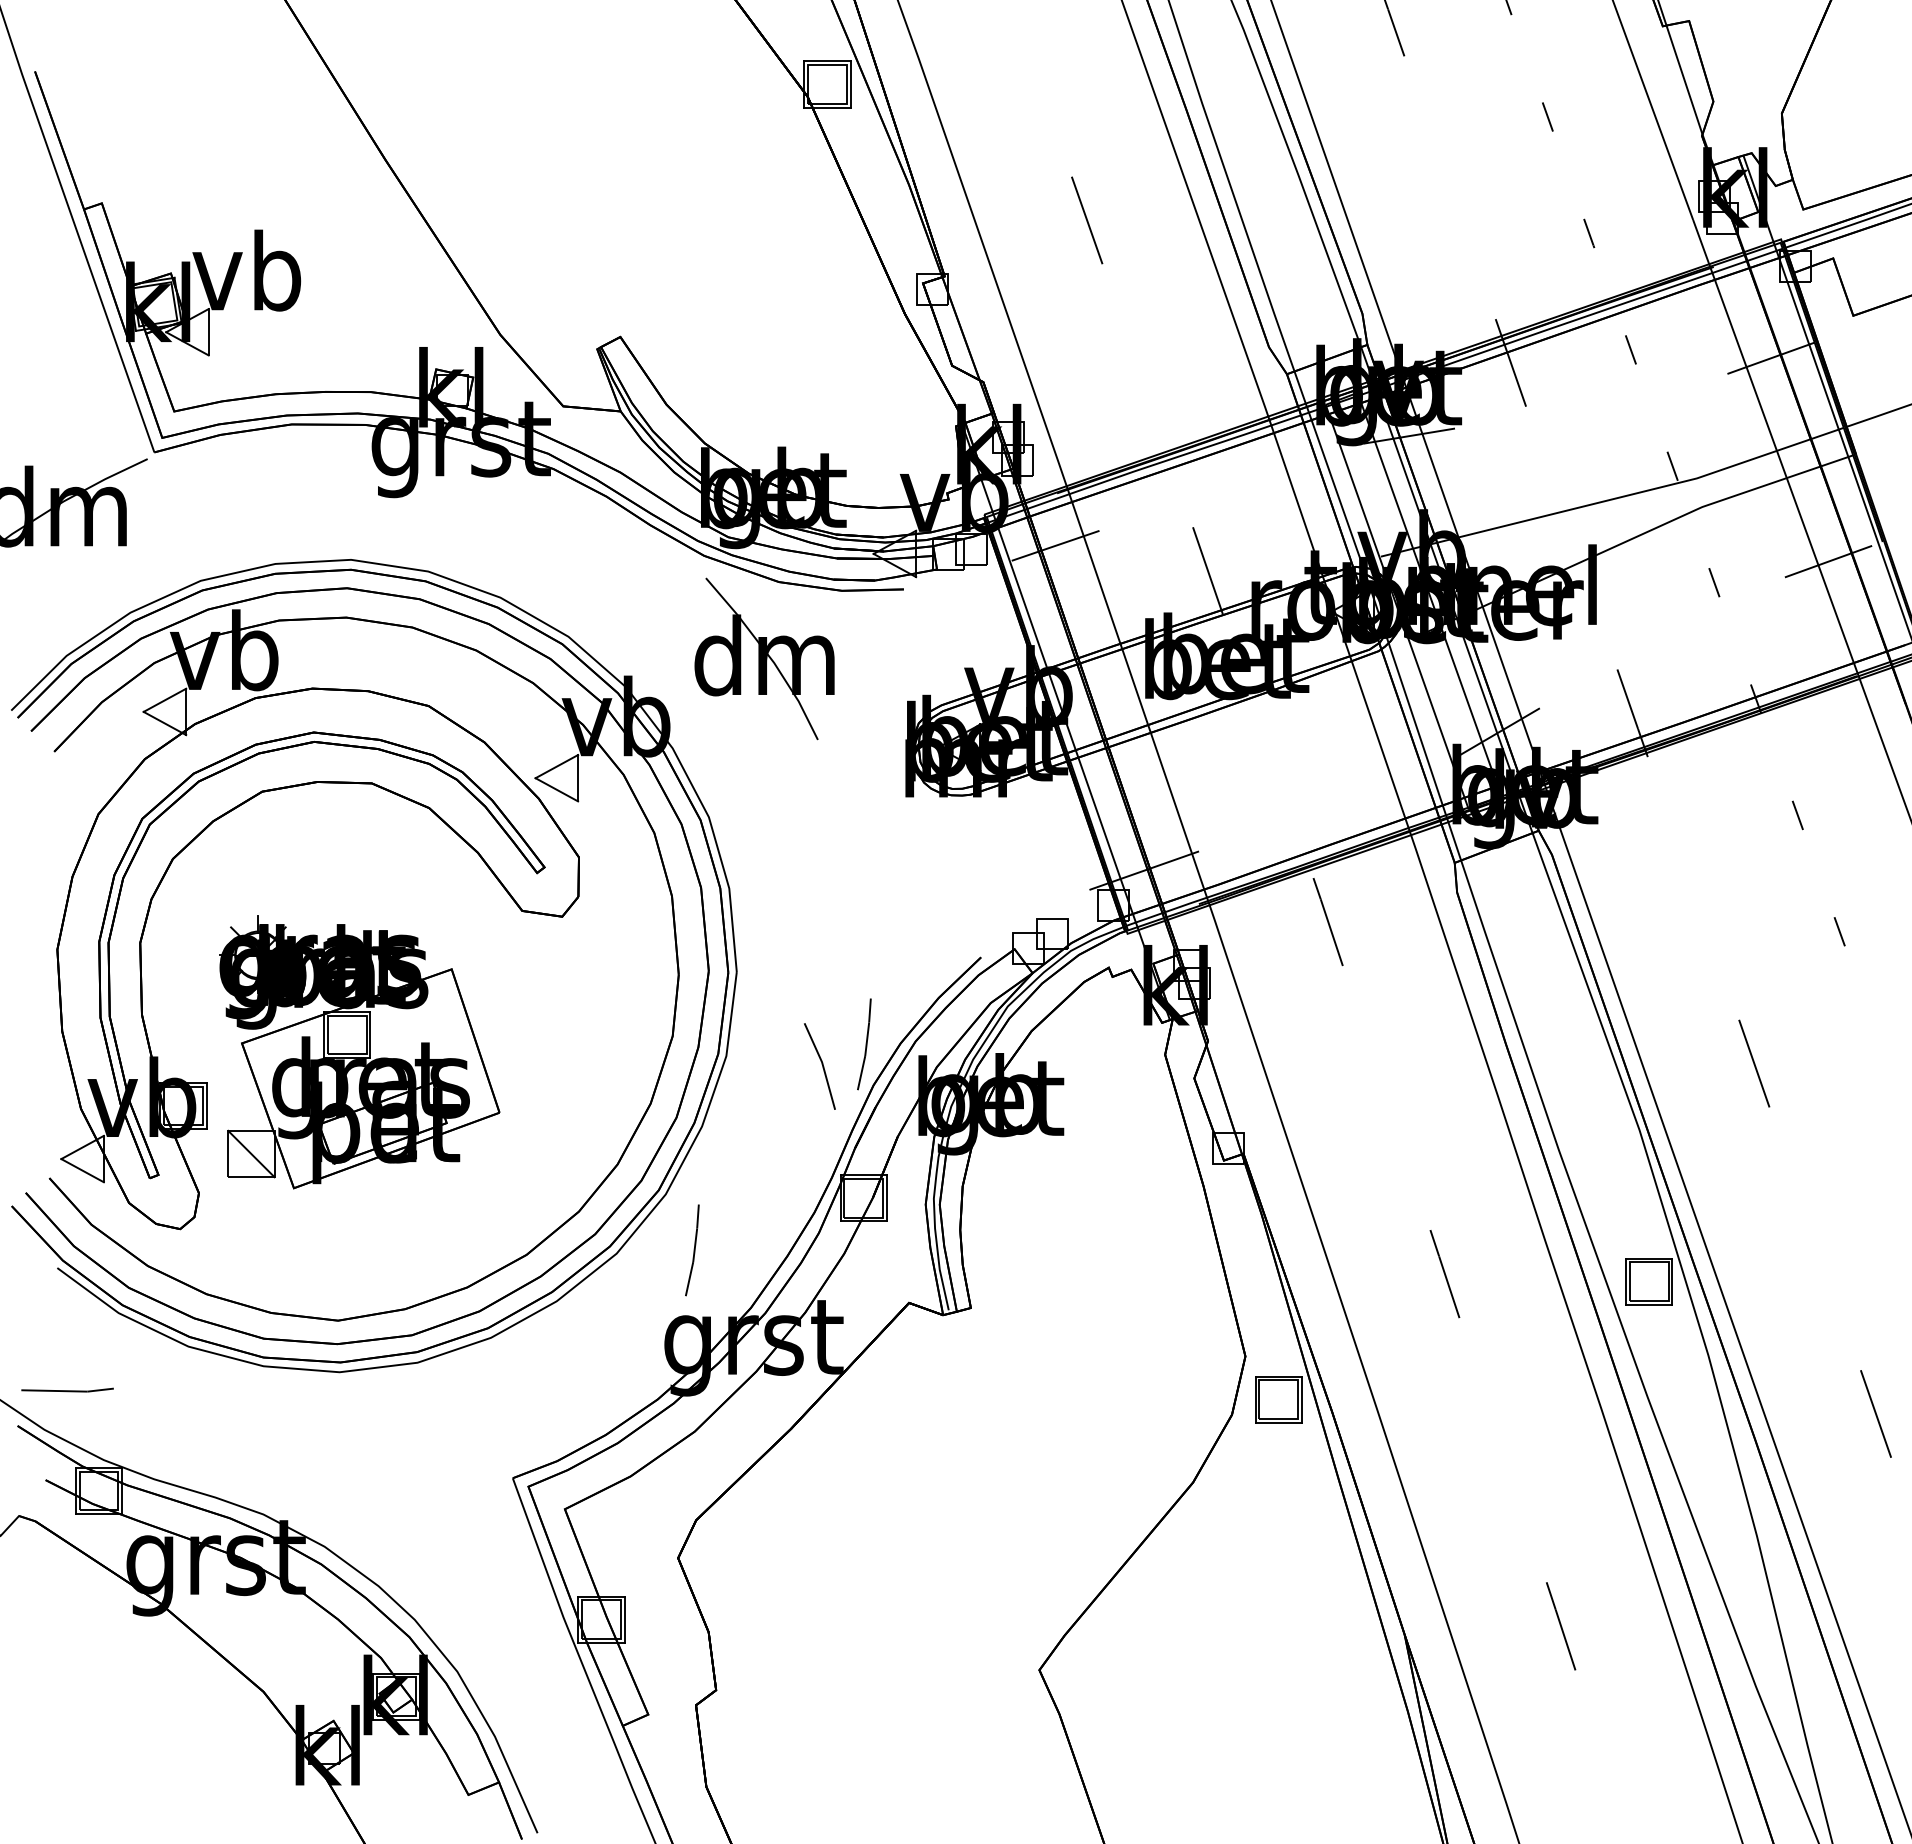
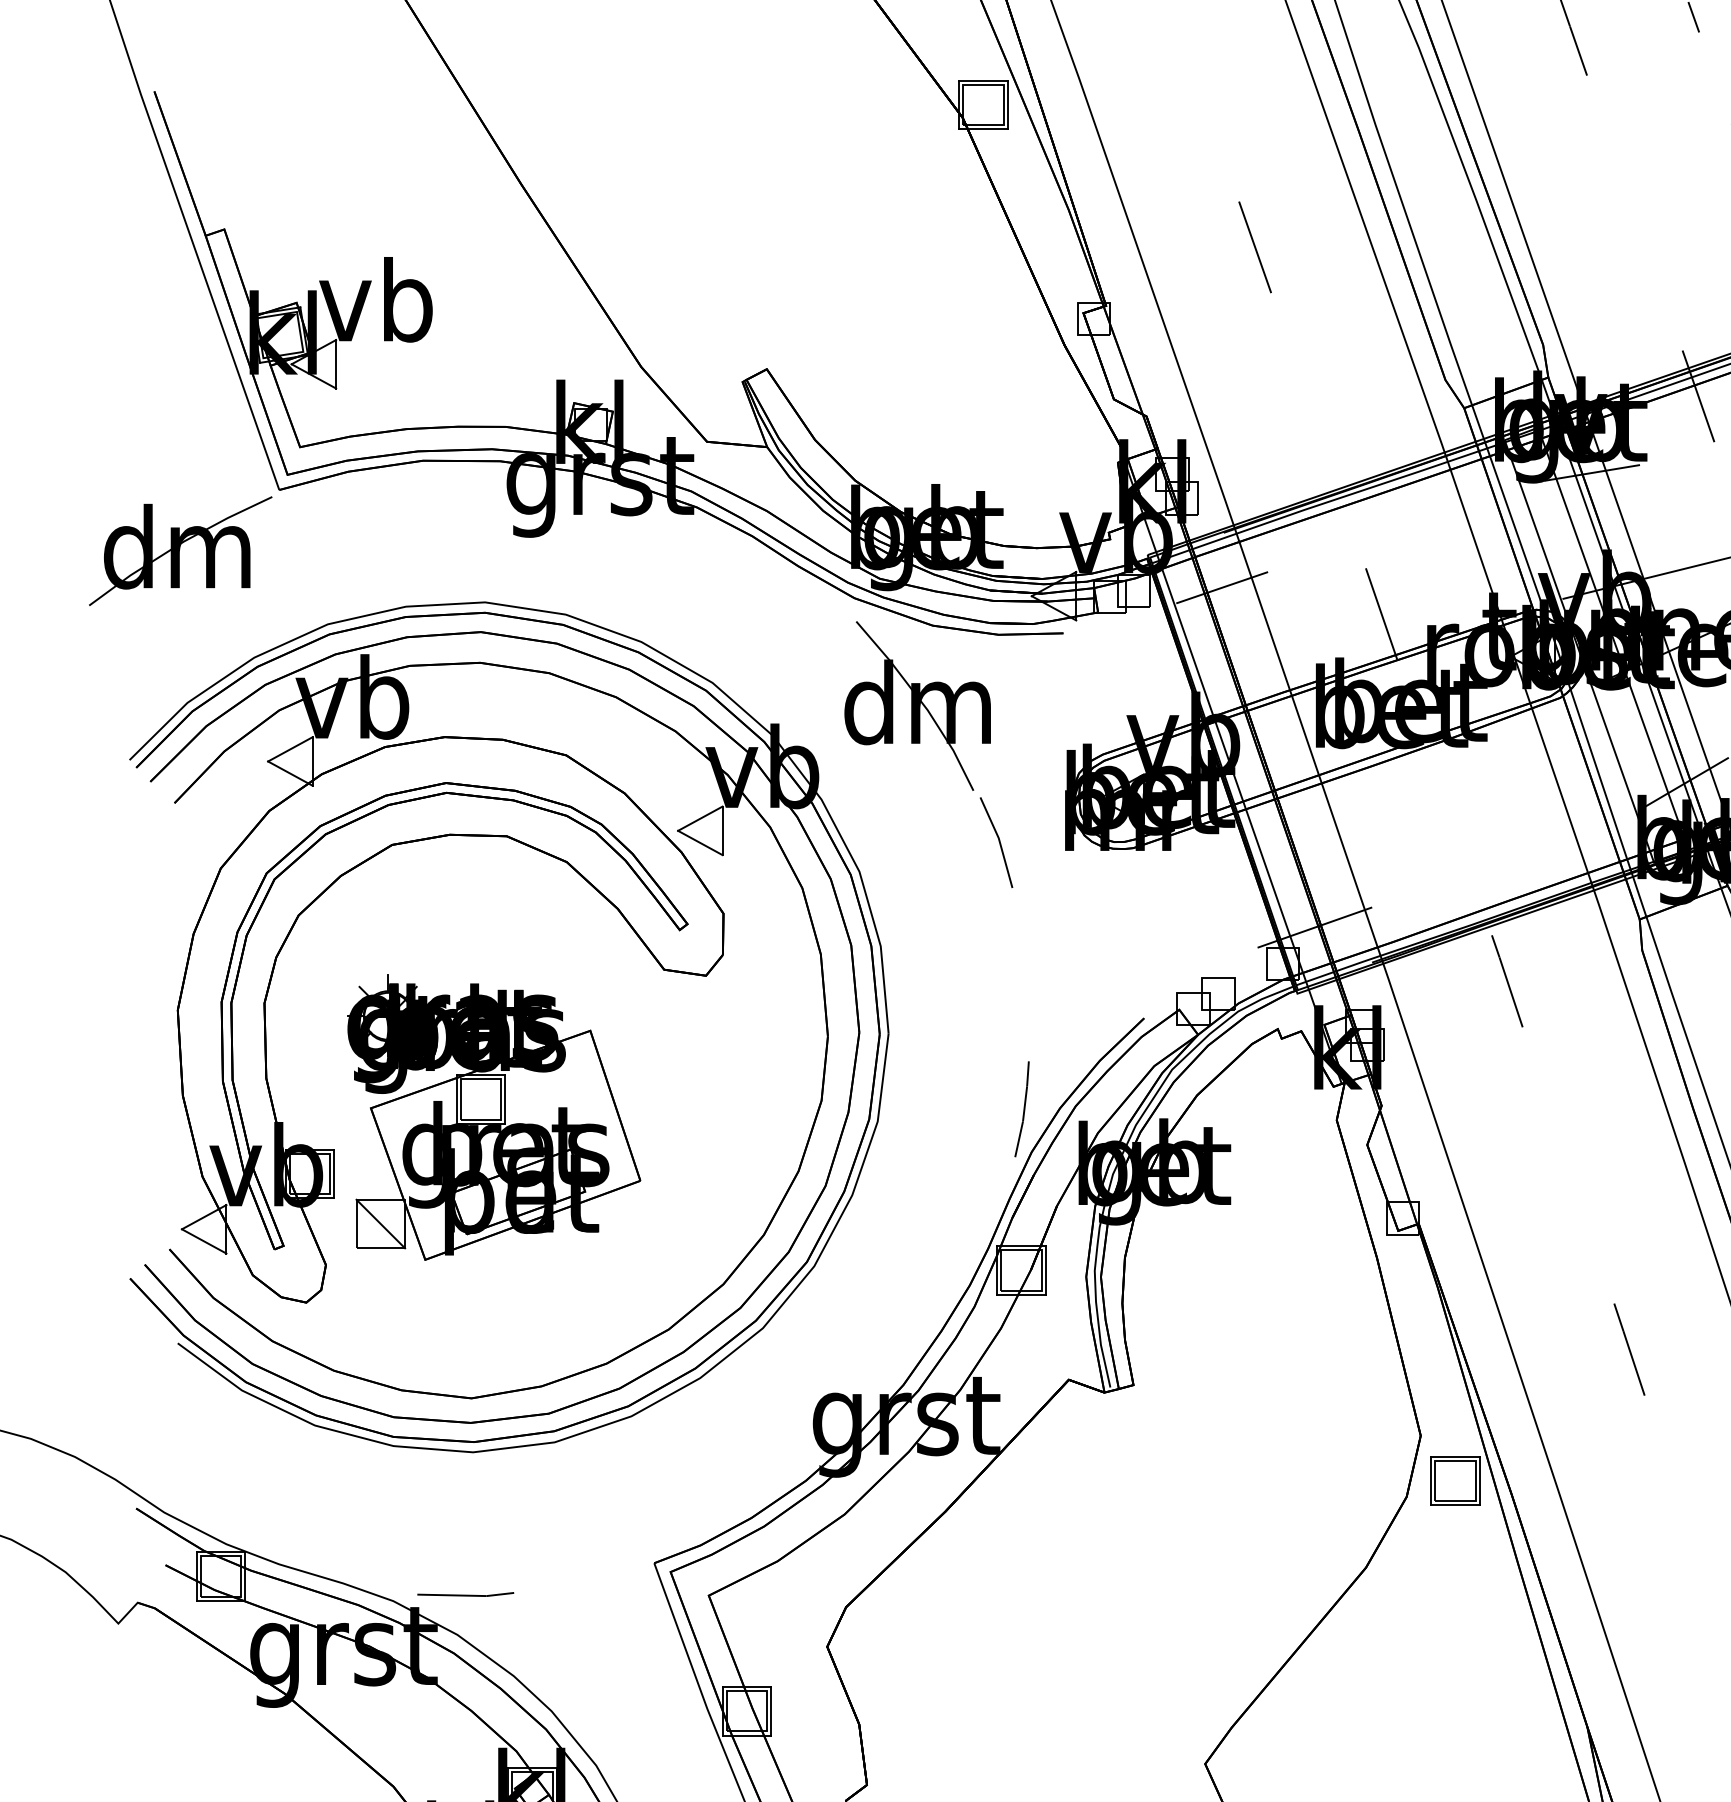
line: (821, 1064) -> (998, 840), moved
curve: (693, 1250) -> (843, 1324), removed
line: (67, 1390) -> (465, 1594), moved

